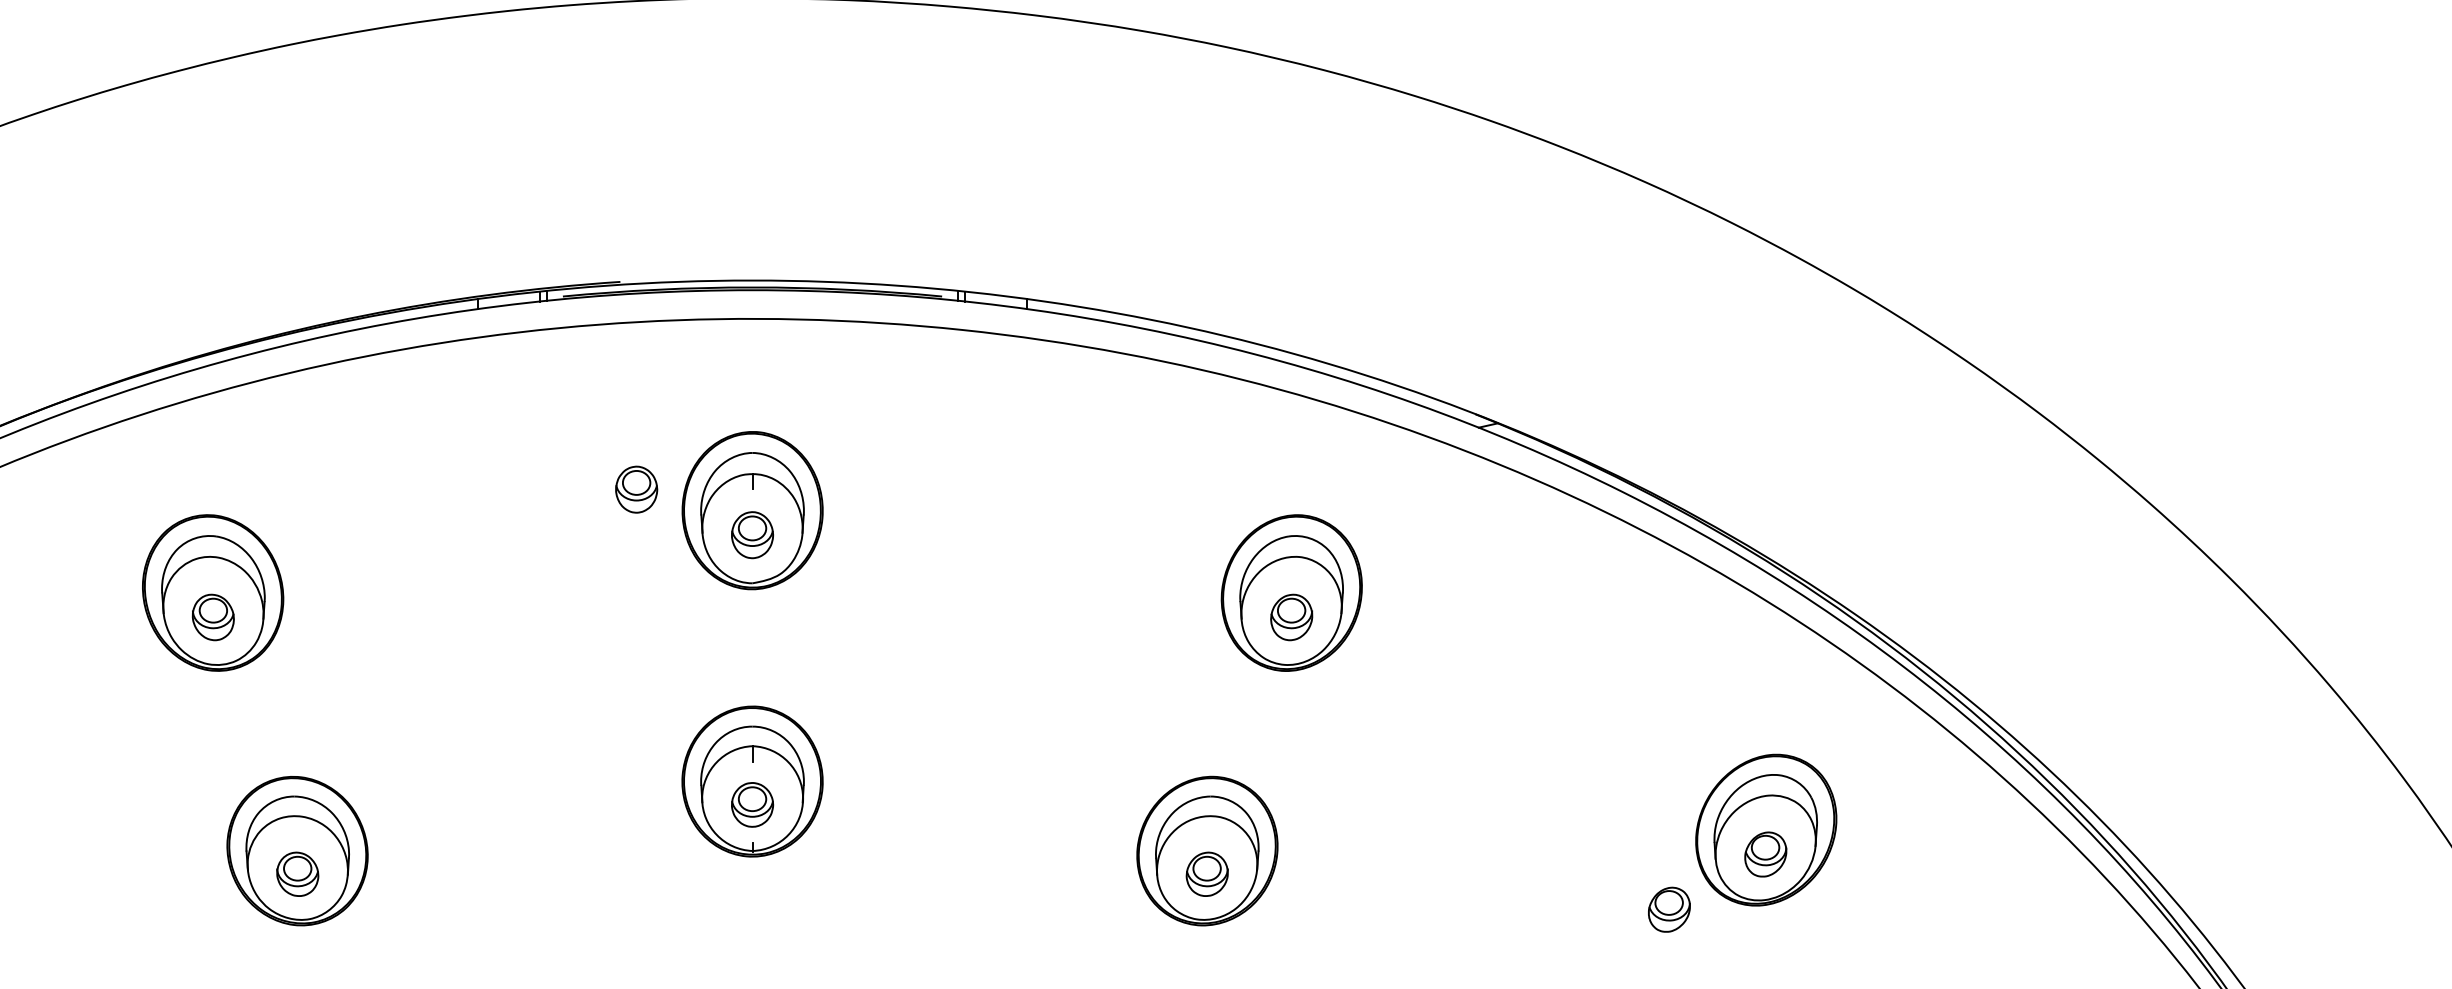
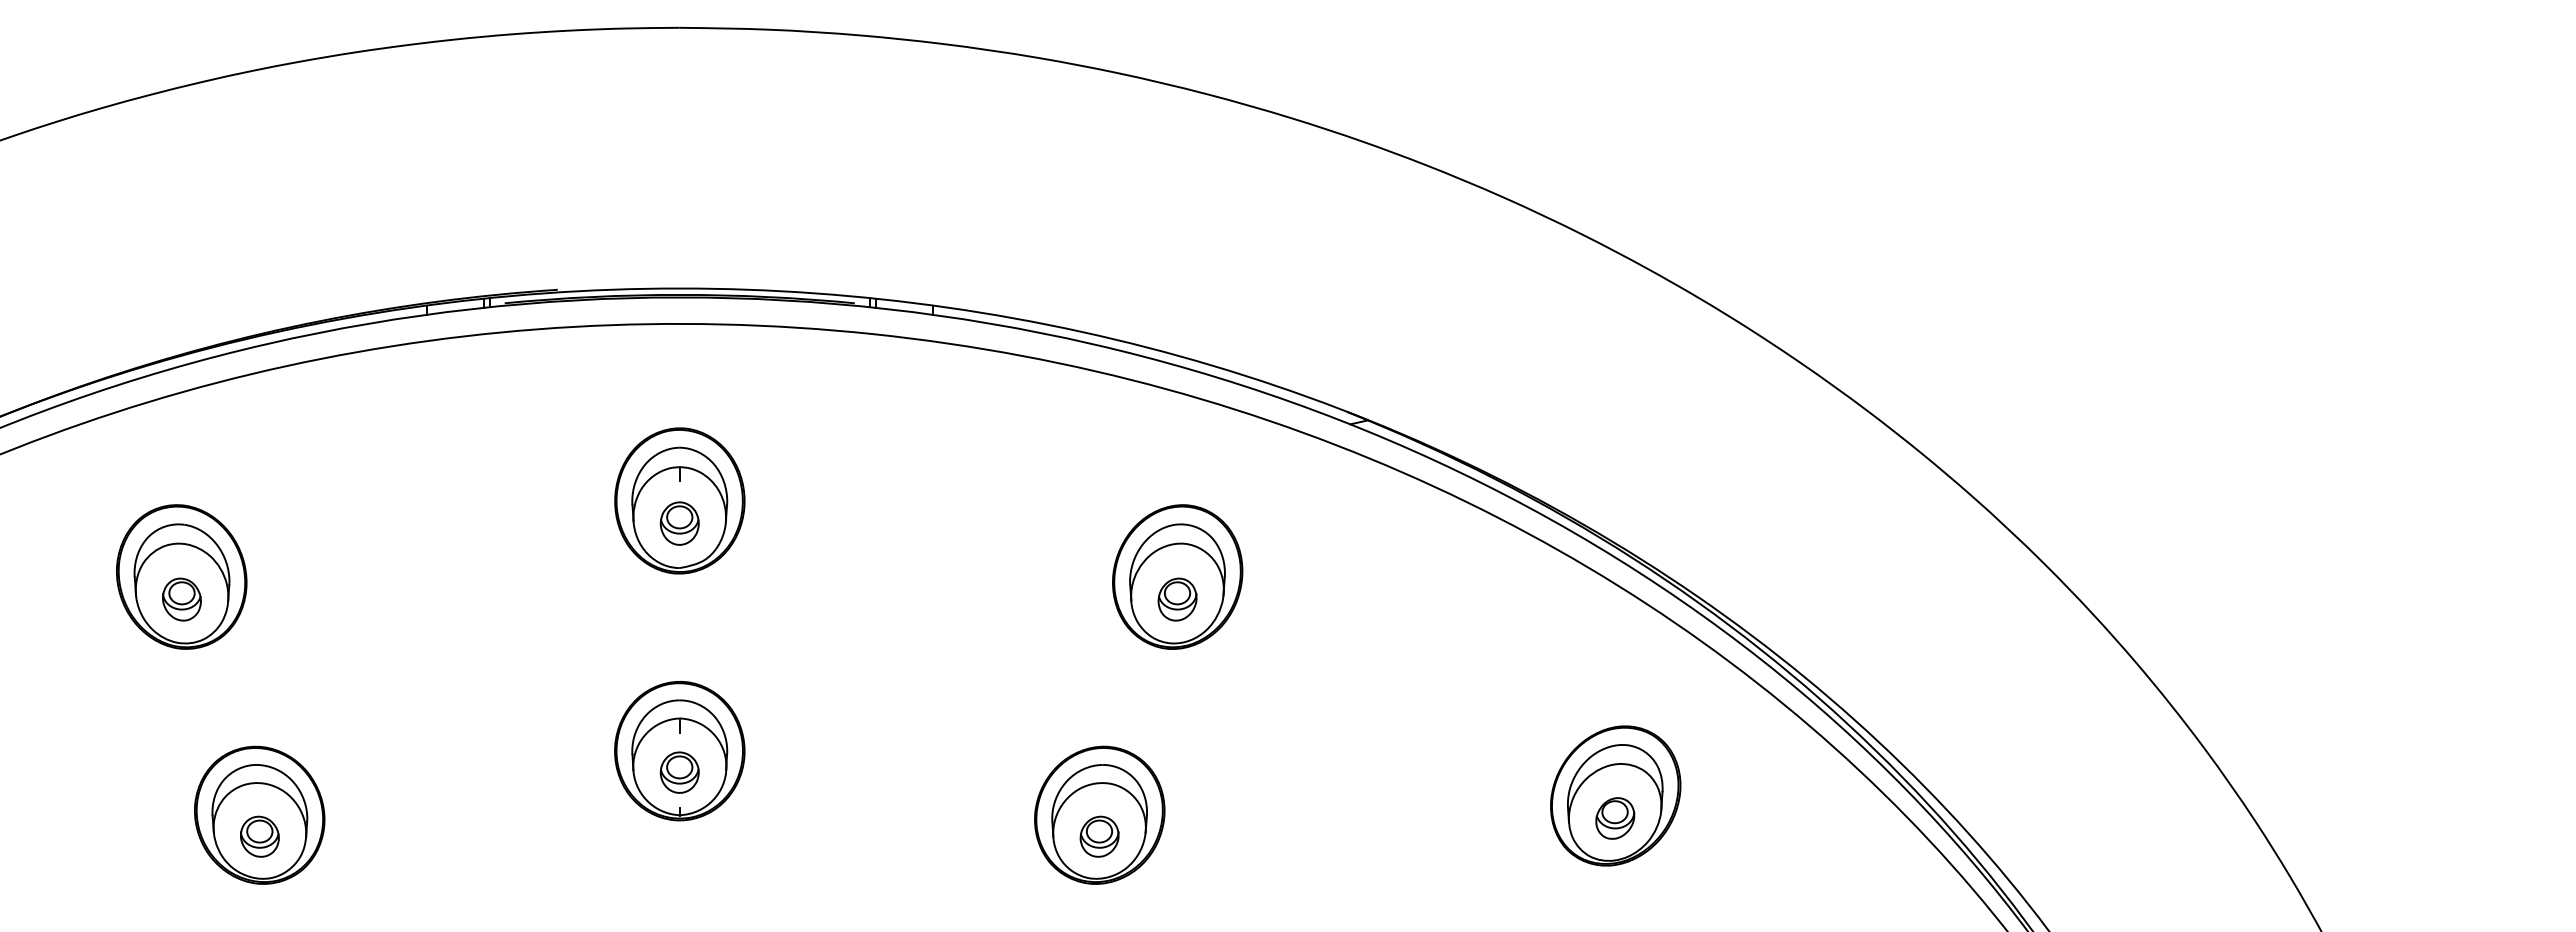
part: (636, 489) -> (572, 481), removed
part: (1669, 909) -> (1526, 869), removed

